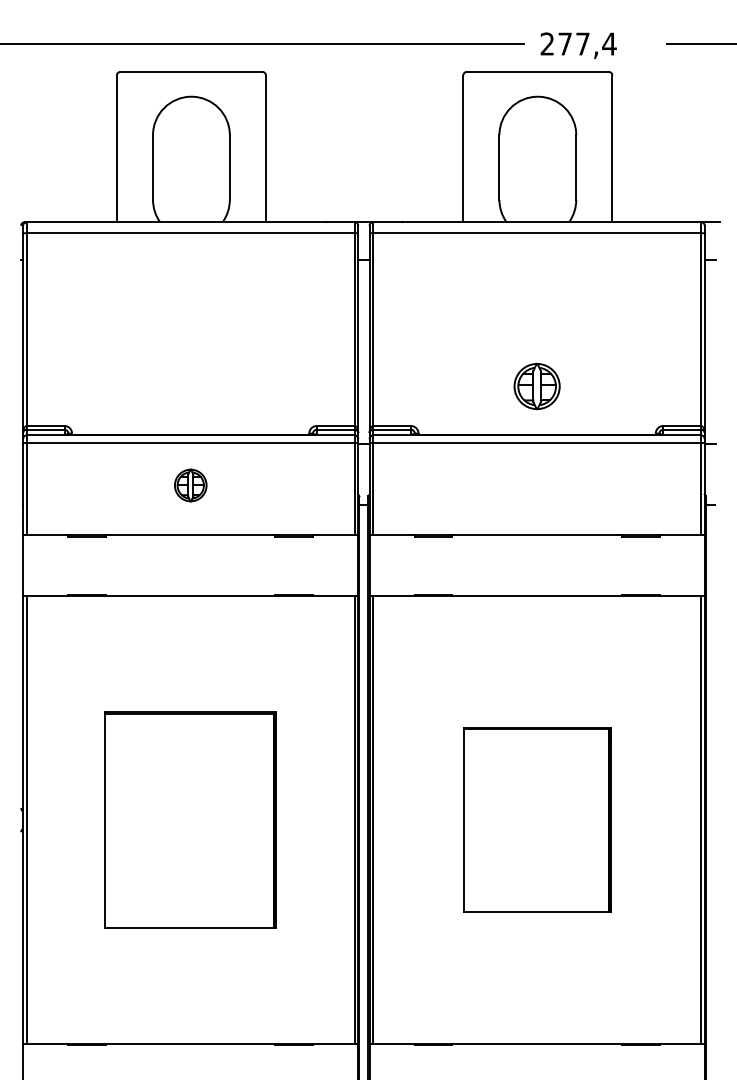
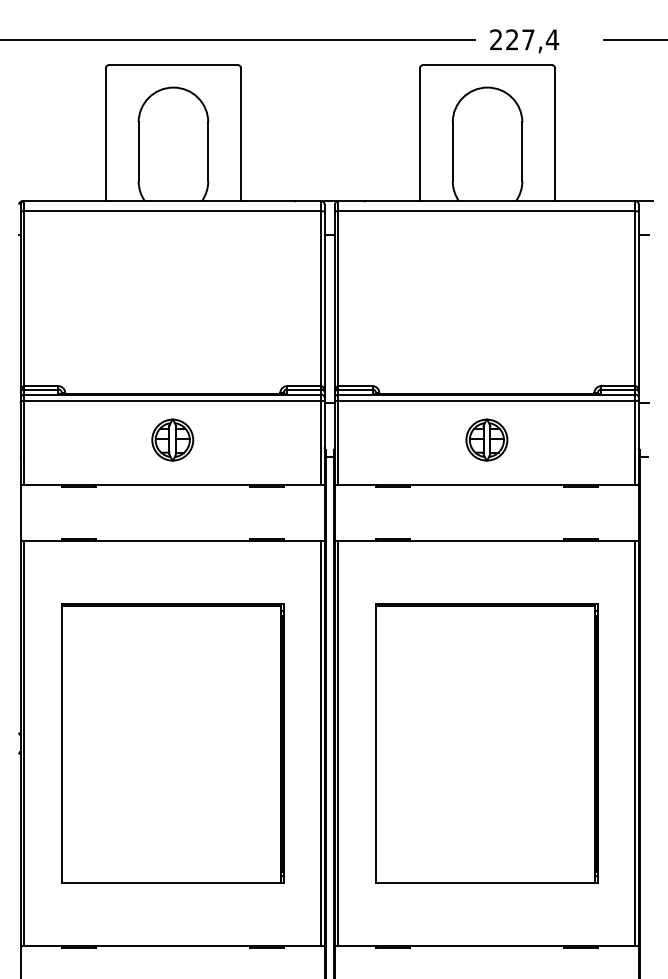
text: (564, 43) -> (511, 39), 277,4 -> 227,4
part: (536, 386) -> (486, 440), moved
part: (190, 485) -> (172, 440), size x1.43
part: (190, 819) -> (172, 742), size x1.43
part: (537, 819) -> (487, 742), size x1.67

